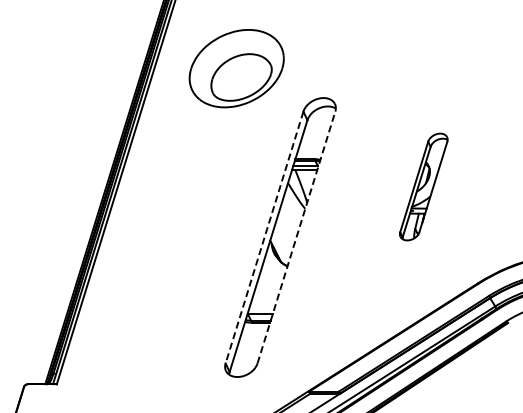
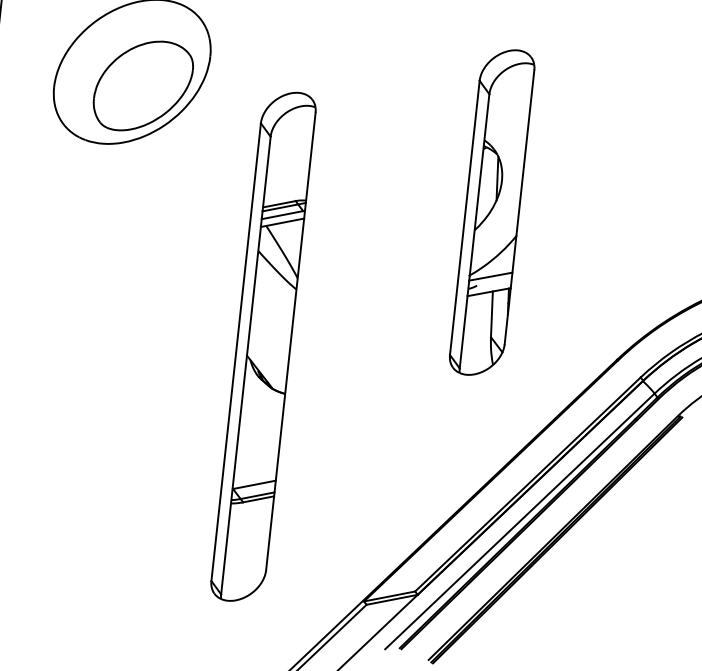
part: (423, 186) -> (491, 211), size x1.67
line: (264, 237) -> (236, 352), dashed -> solid
line: (296, 237) -> (290, 341), dashed -> solid

